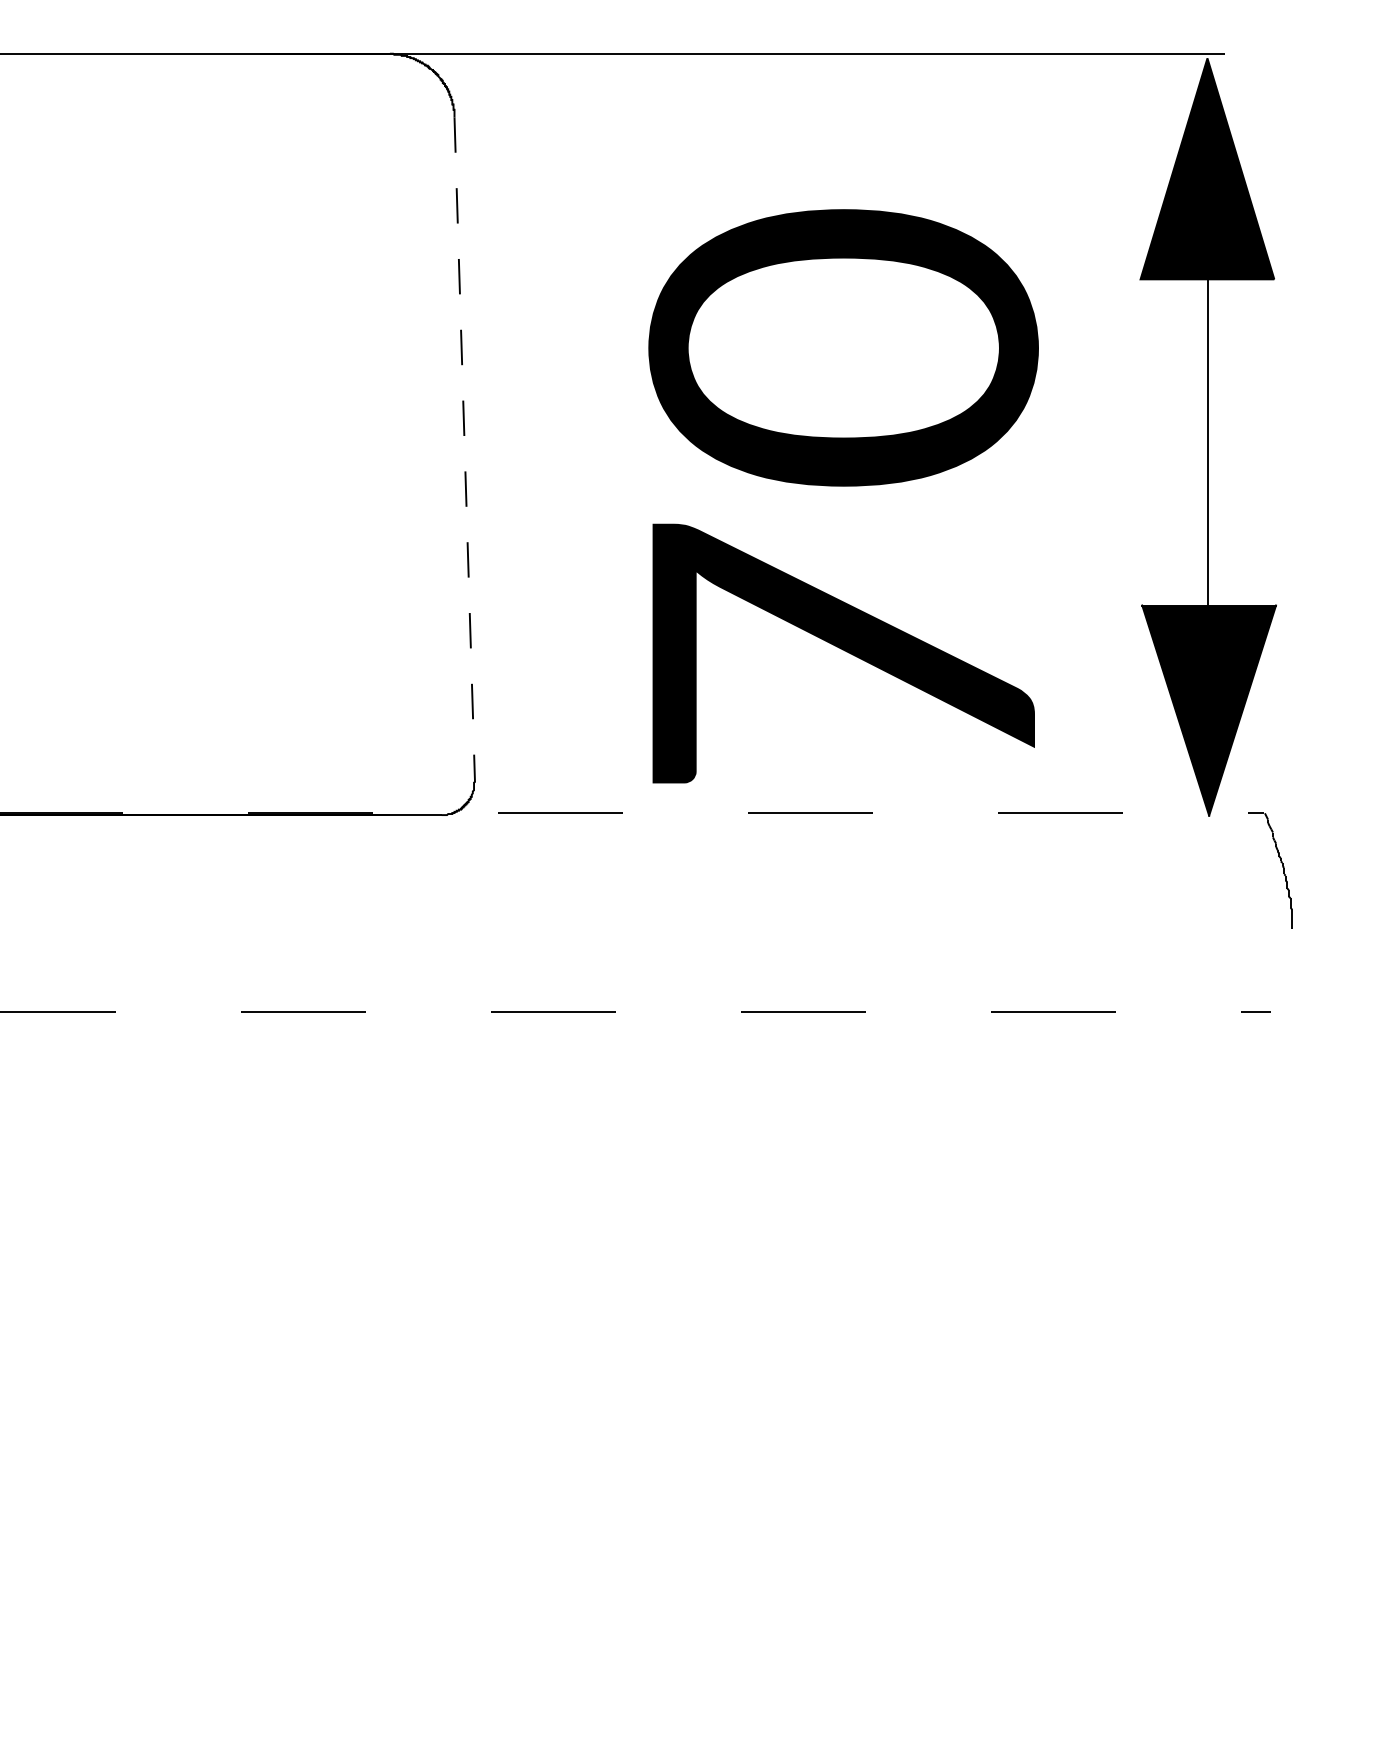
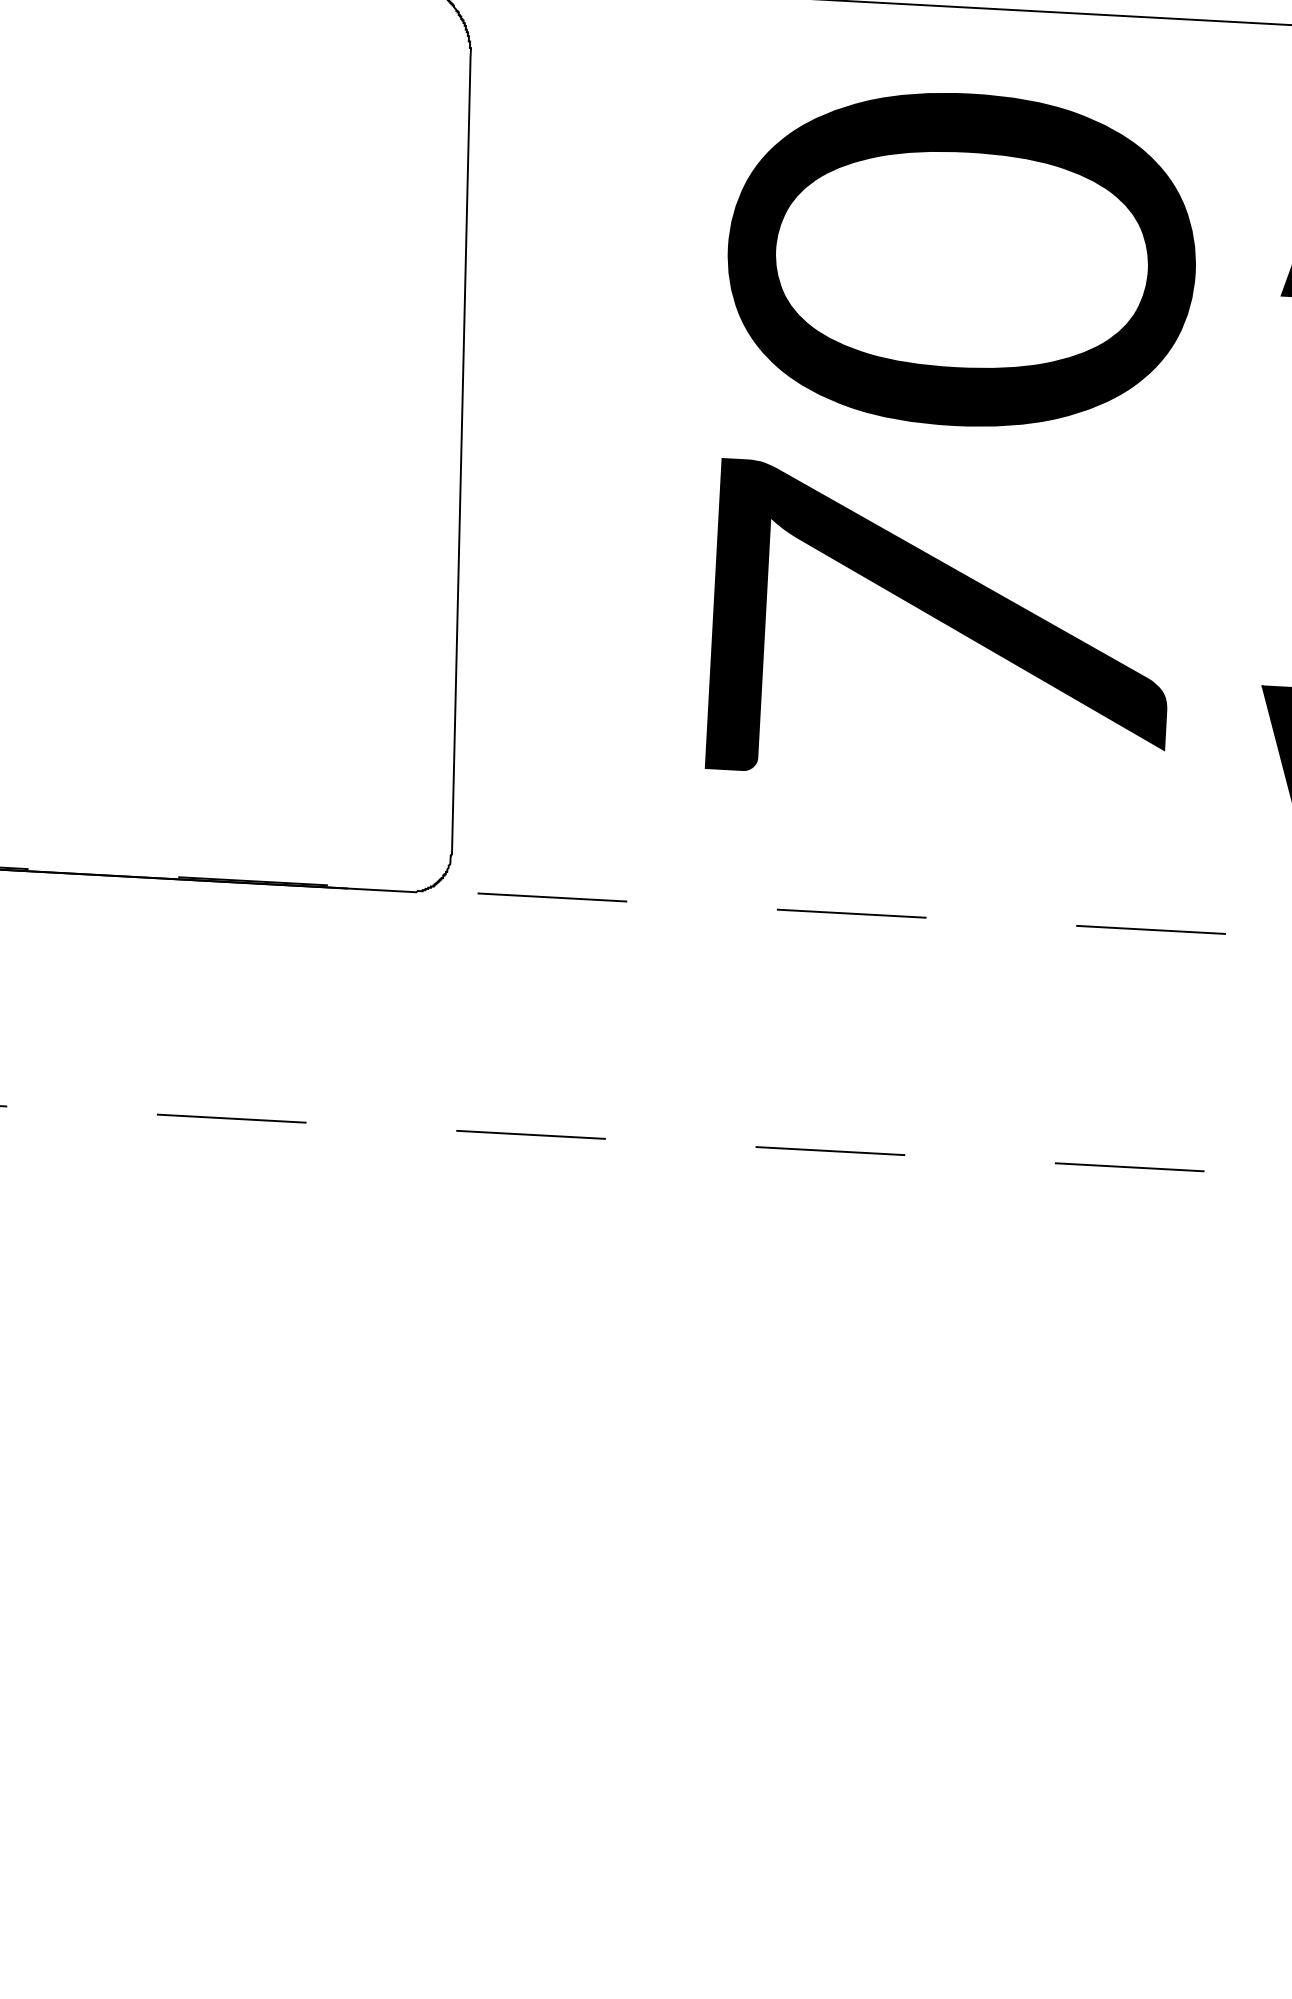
line: (464, 450) -> (460, 456), dashed -> solid
text: (843, 496) -> (952, 437), moved

